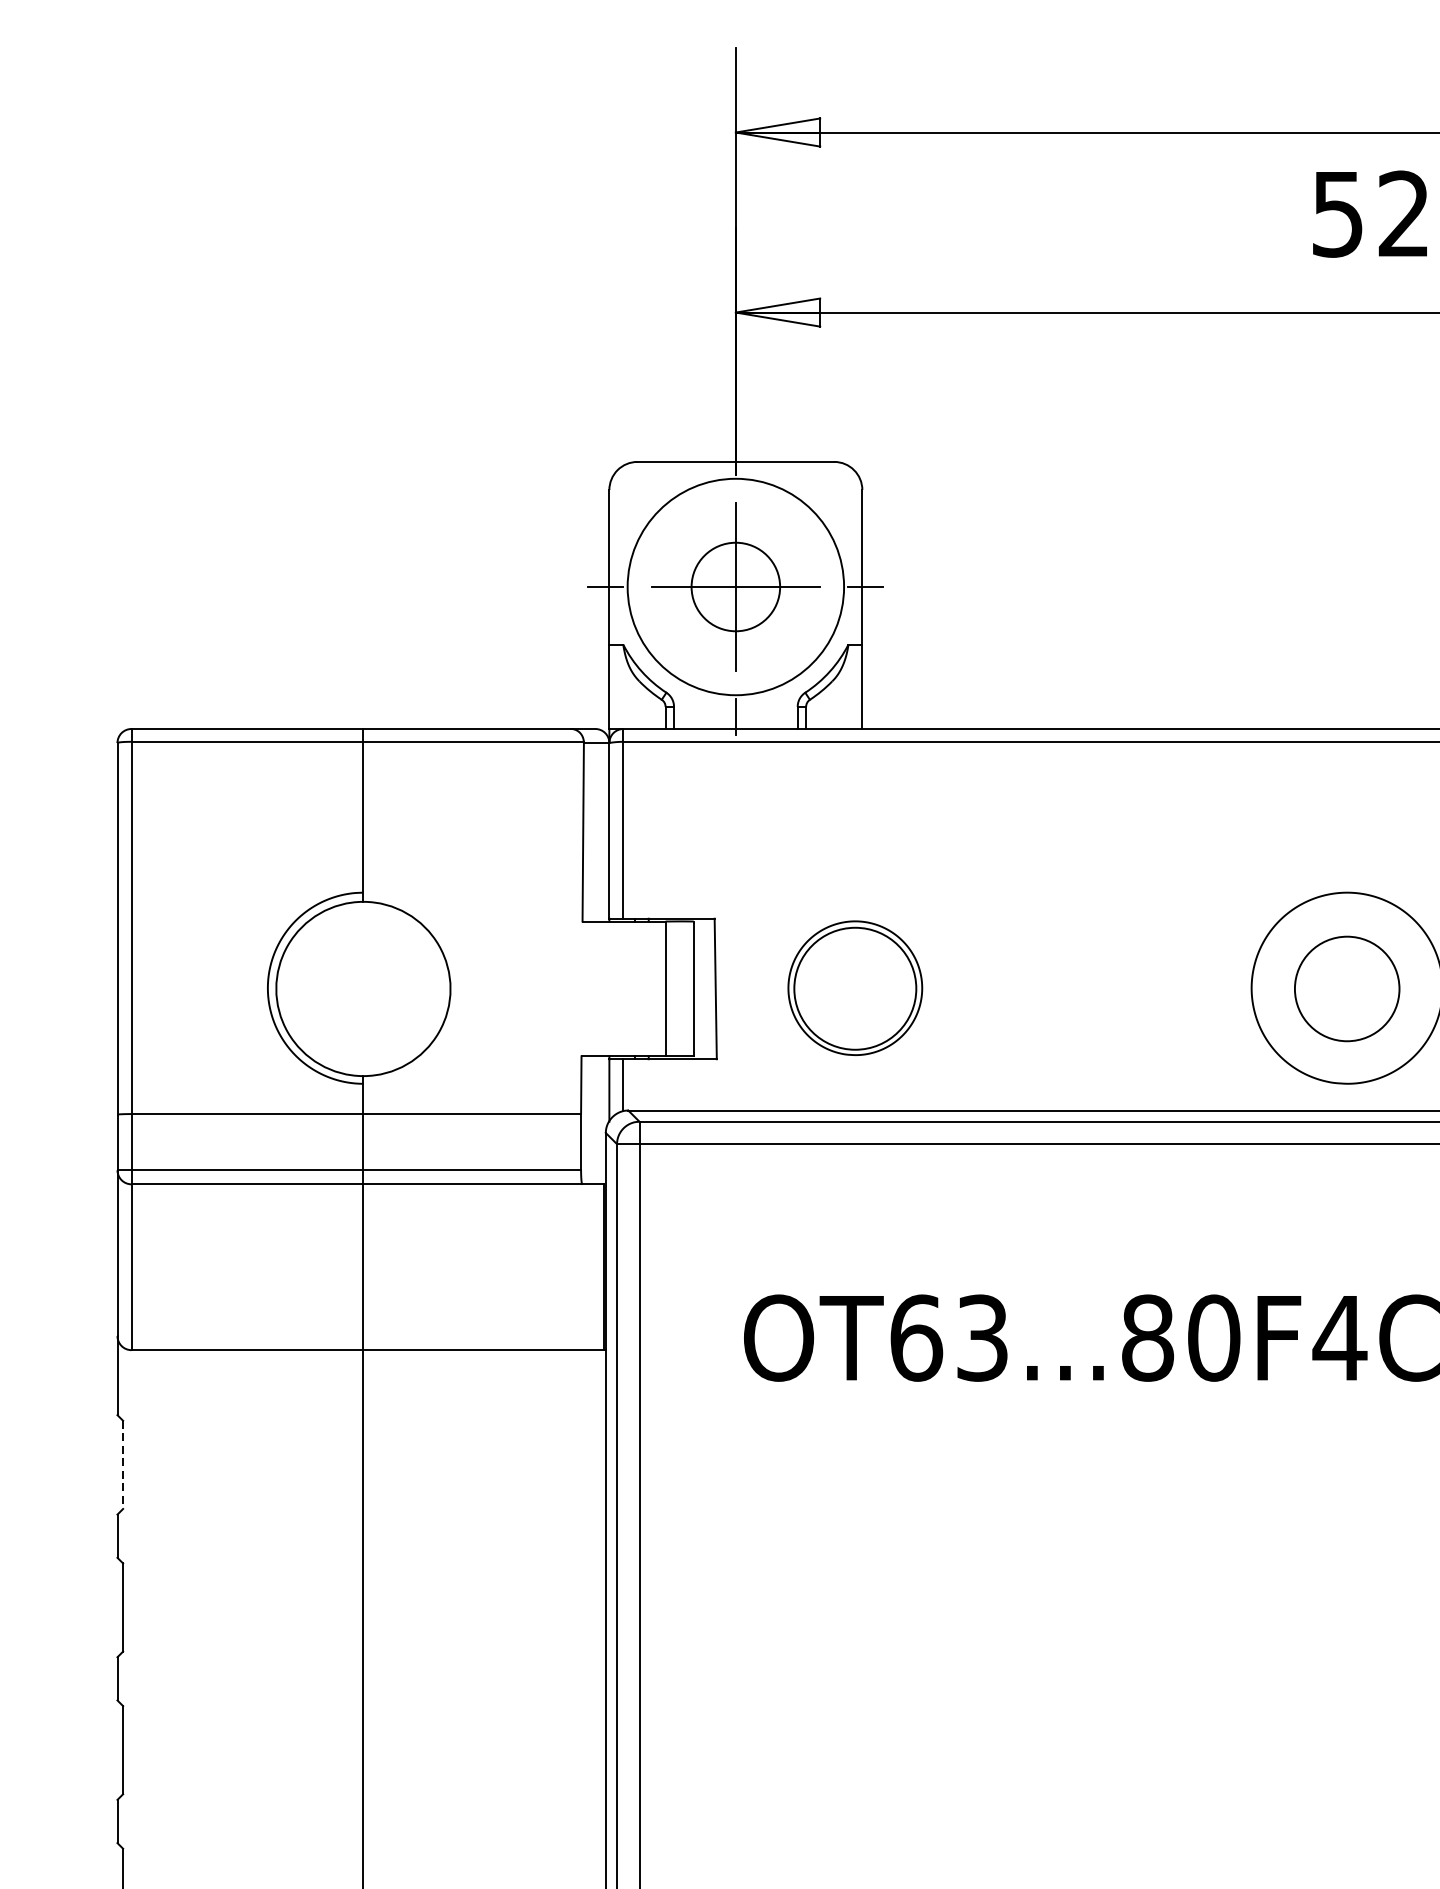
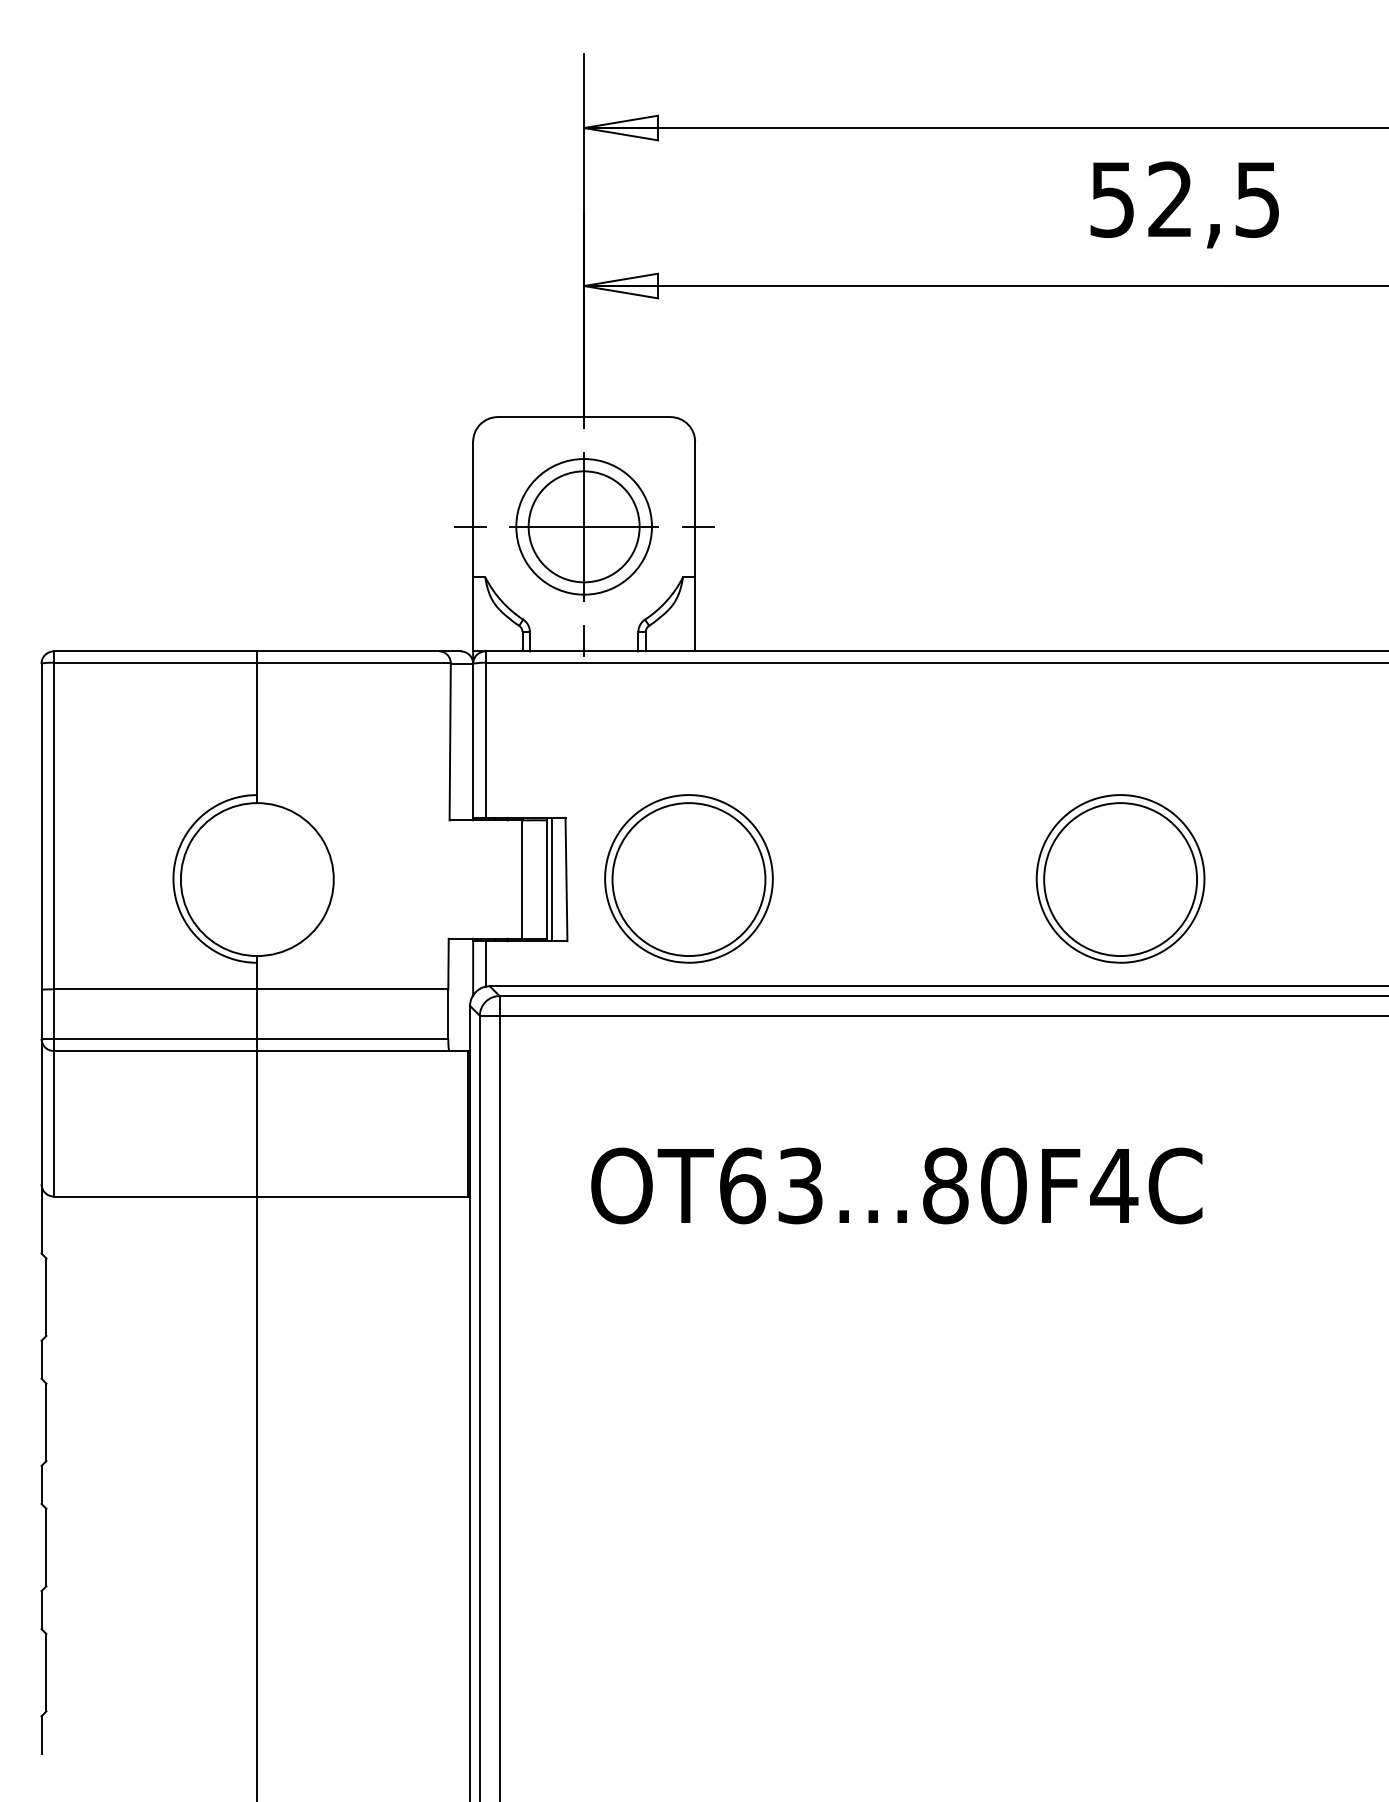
circle: (735, 586) -> (583, 526), size x0.71
circle: (735, 586) -> (583, 526), size x1.43
part: (854, 987) -> (688, 878), size x1.43
line: (699, 988) -> (552, 879), added
circle: (1347, 988) -> (1120, 879), size x1.67
line: (123, 1465) -> (46, 1297), dashed -> solid

